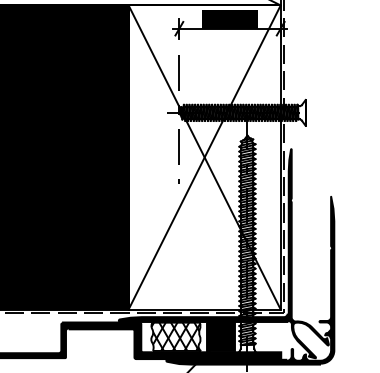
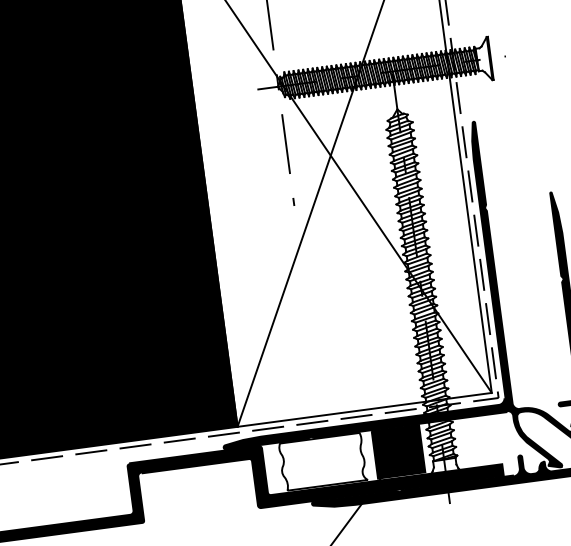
hatch: (175, 336) -> (321, 461), removed

